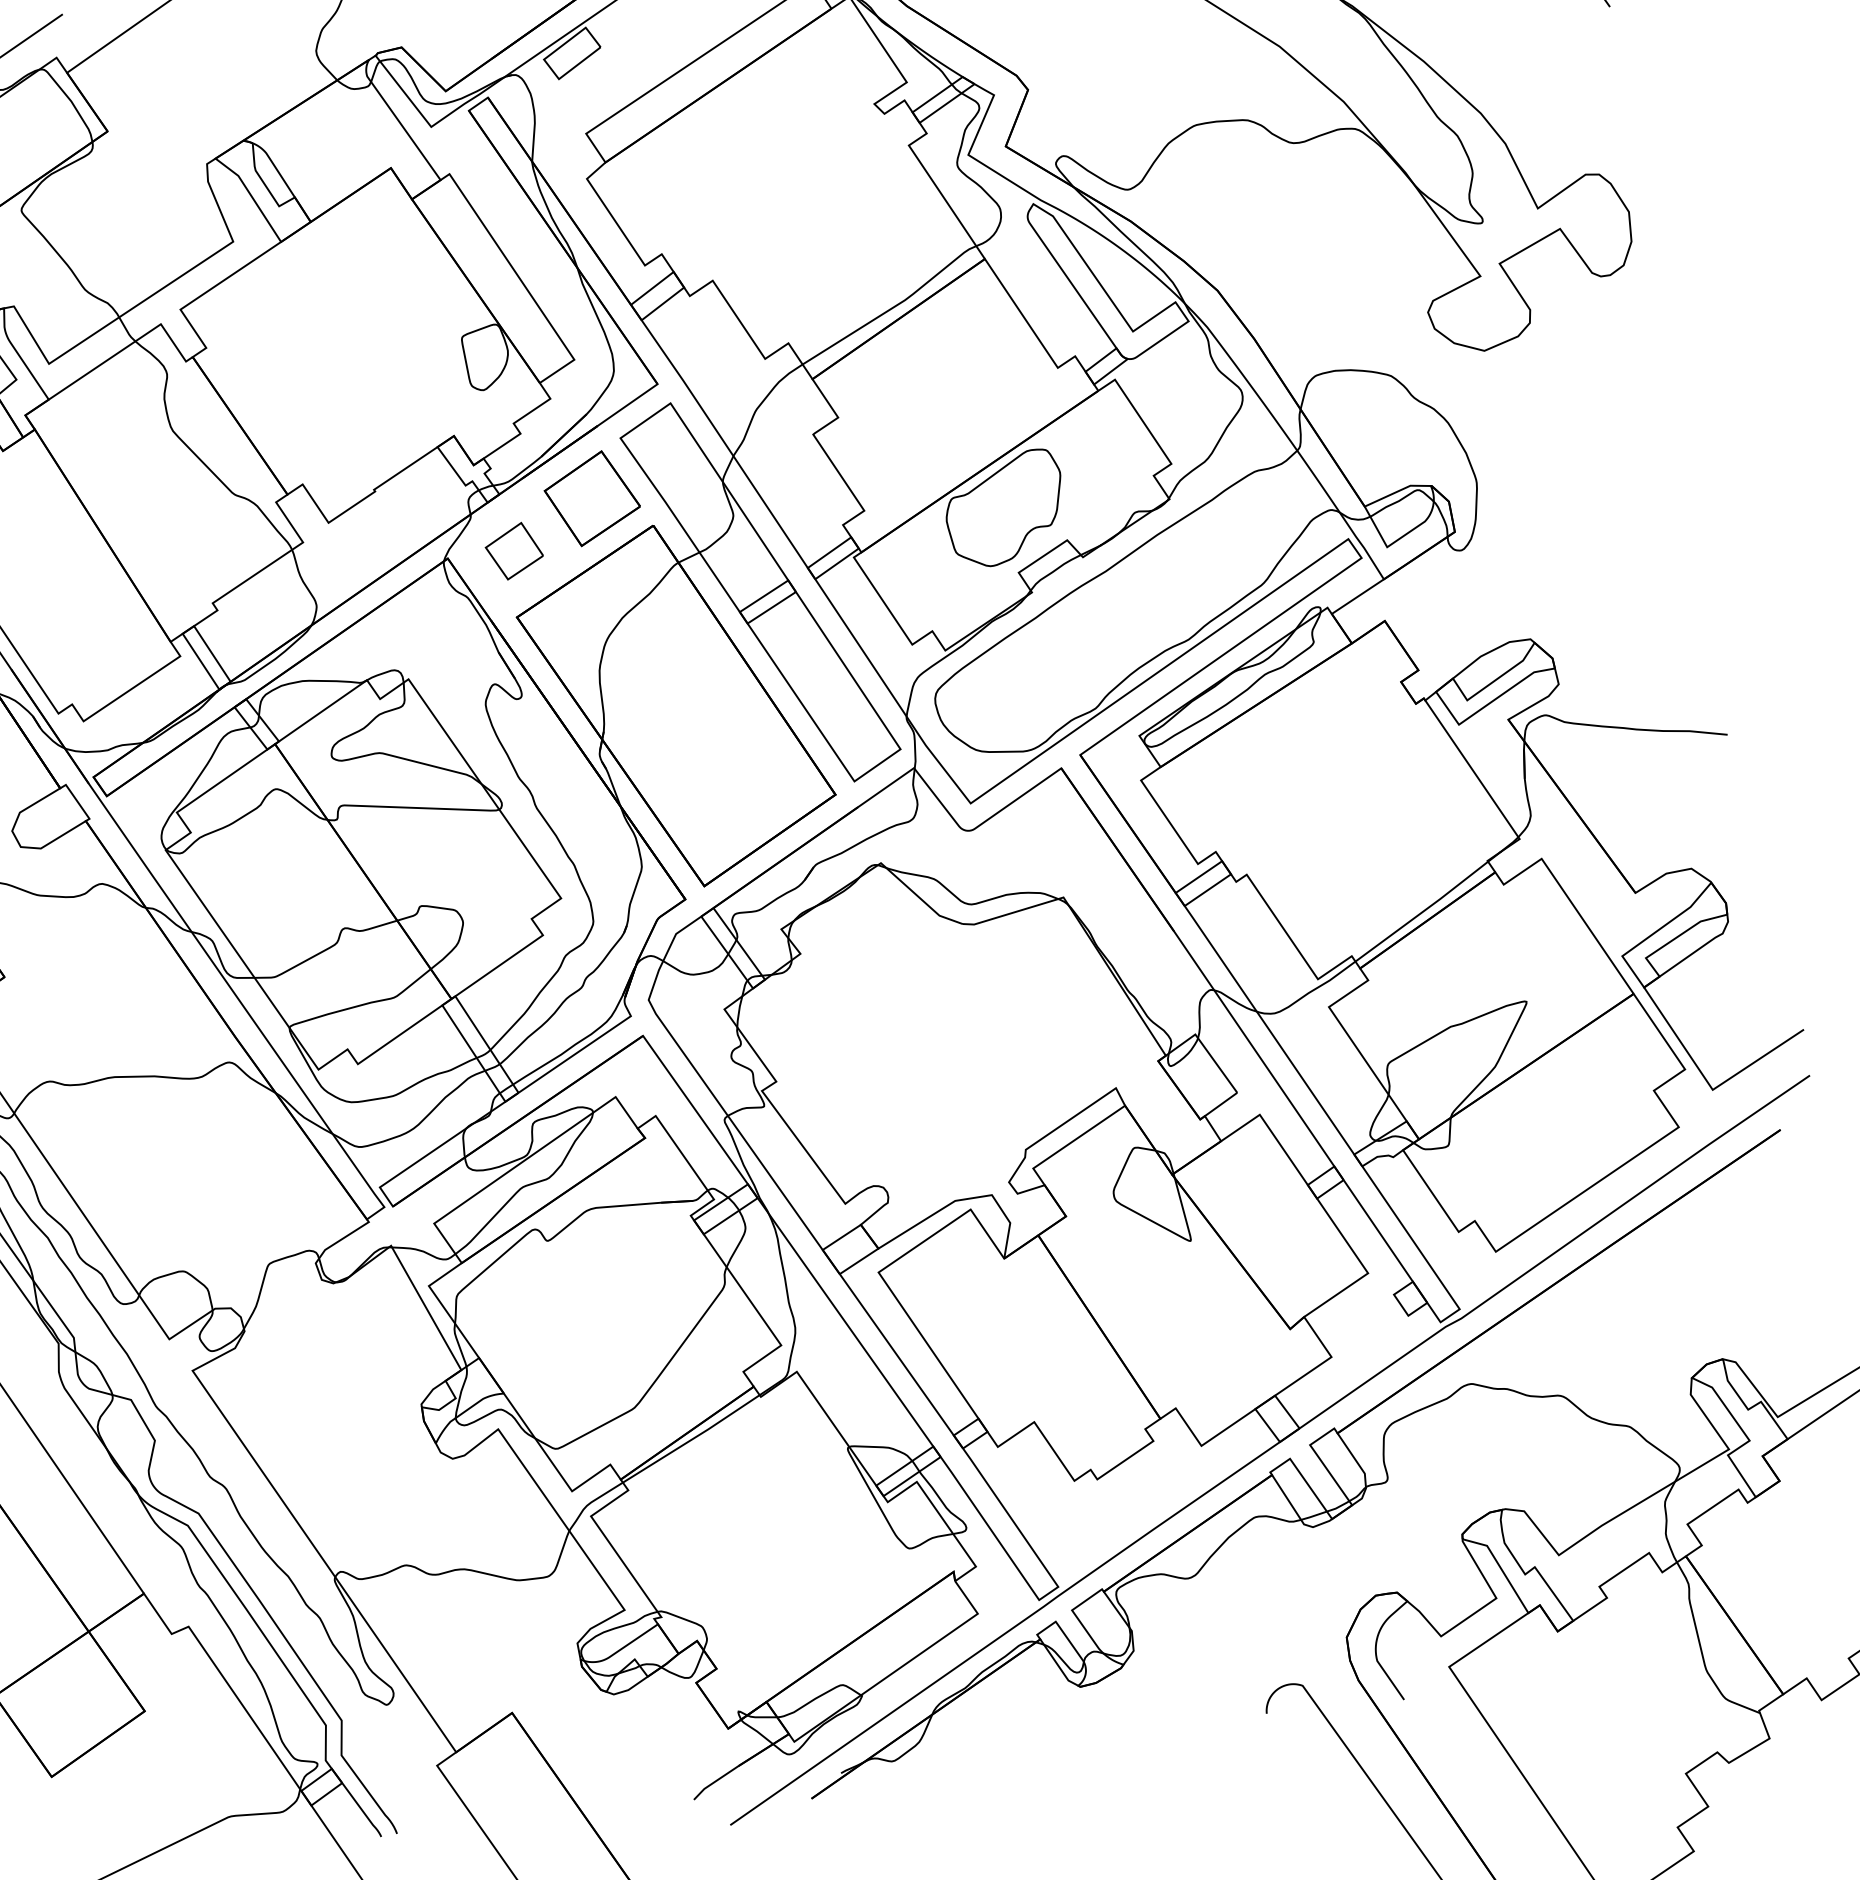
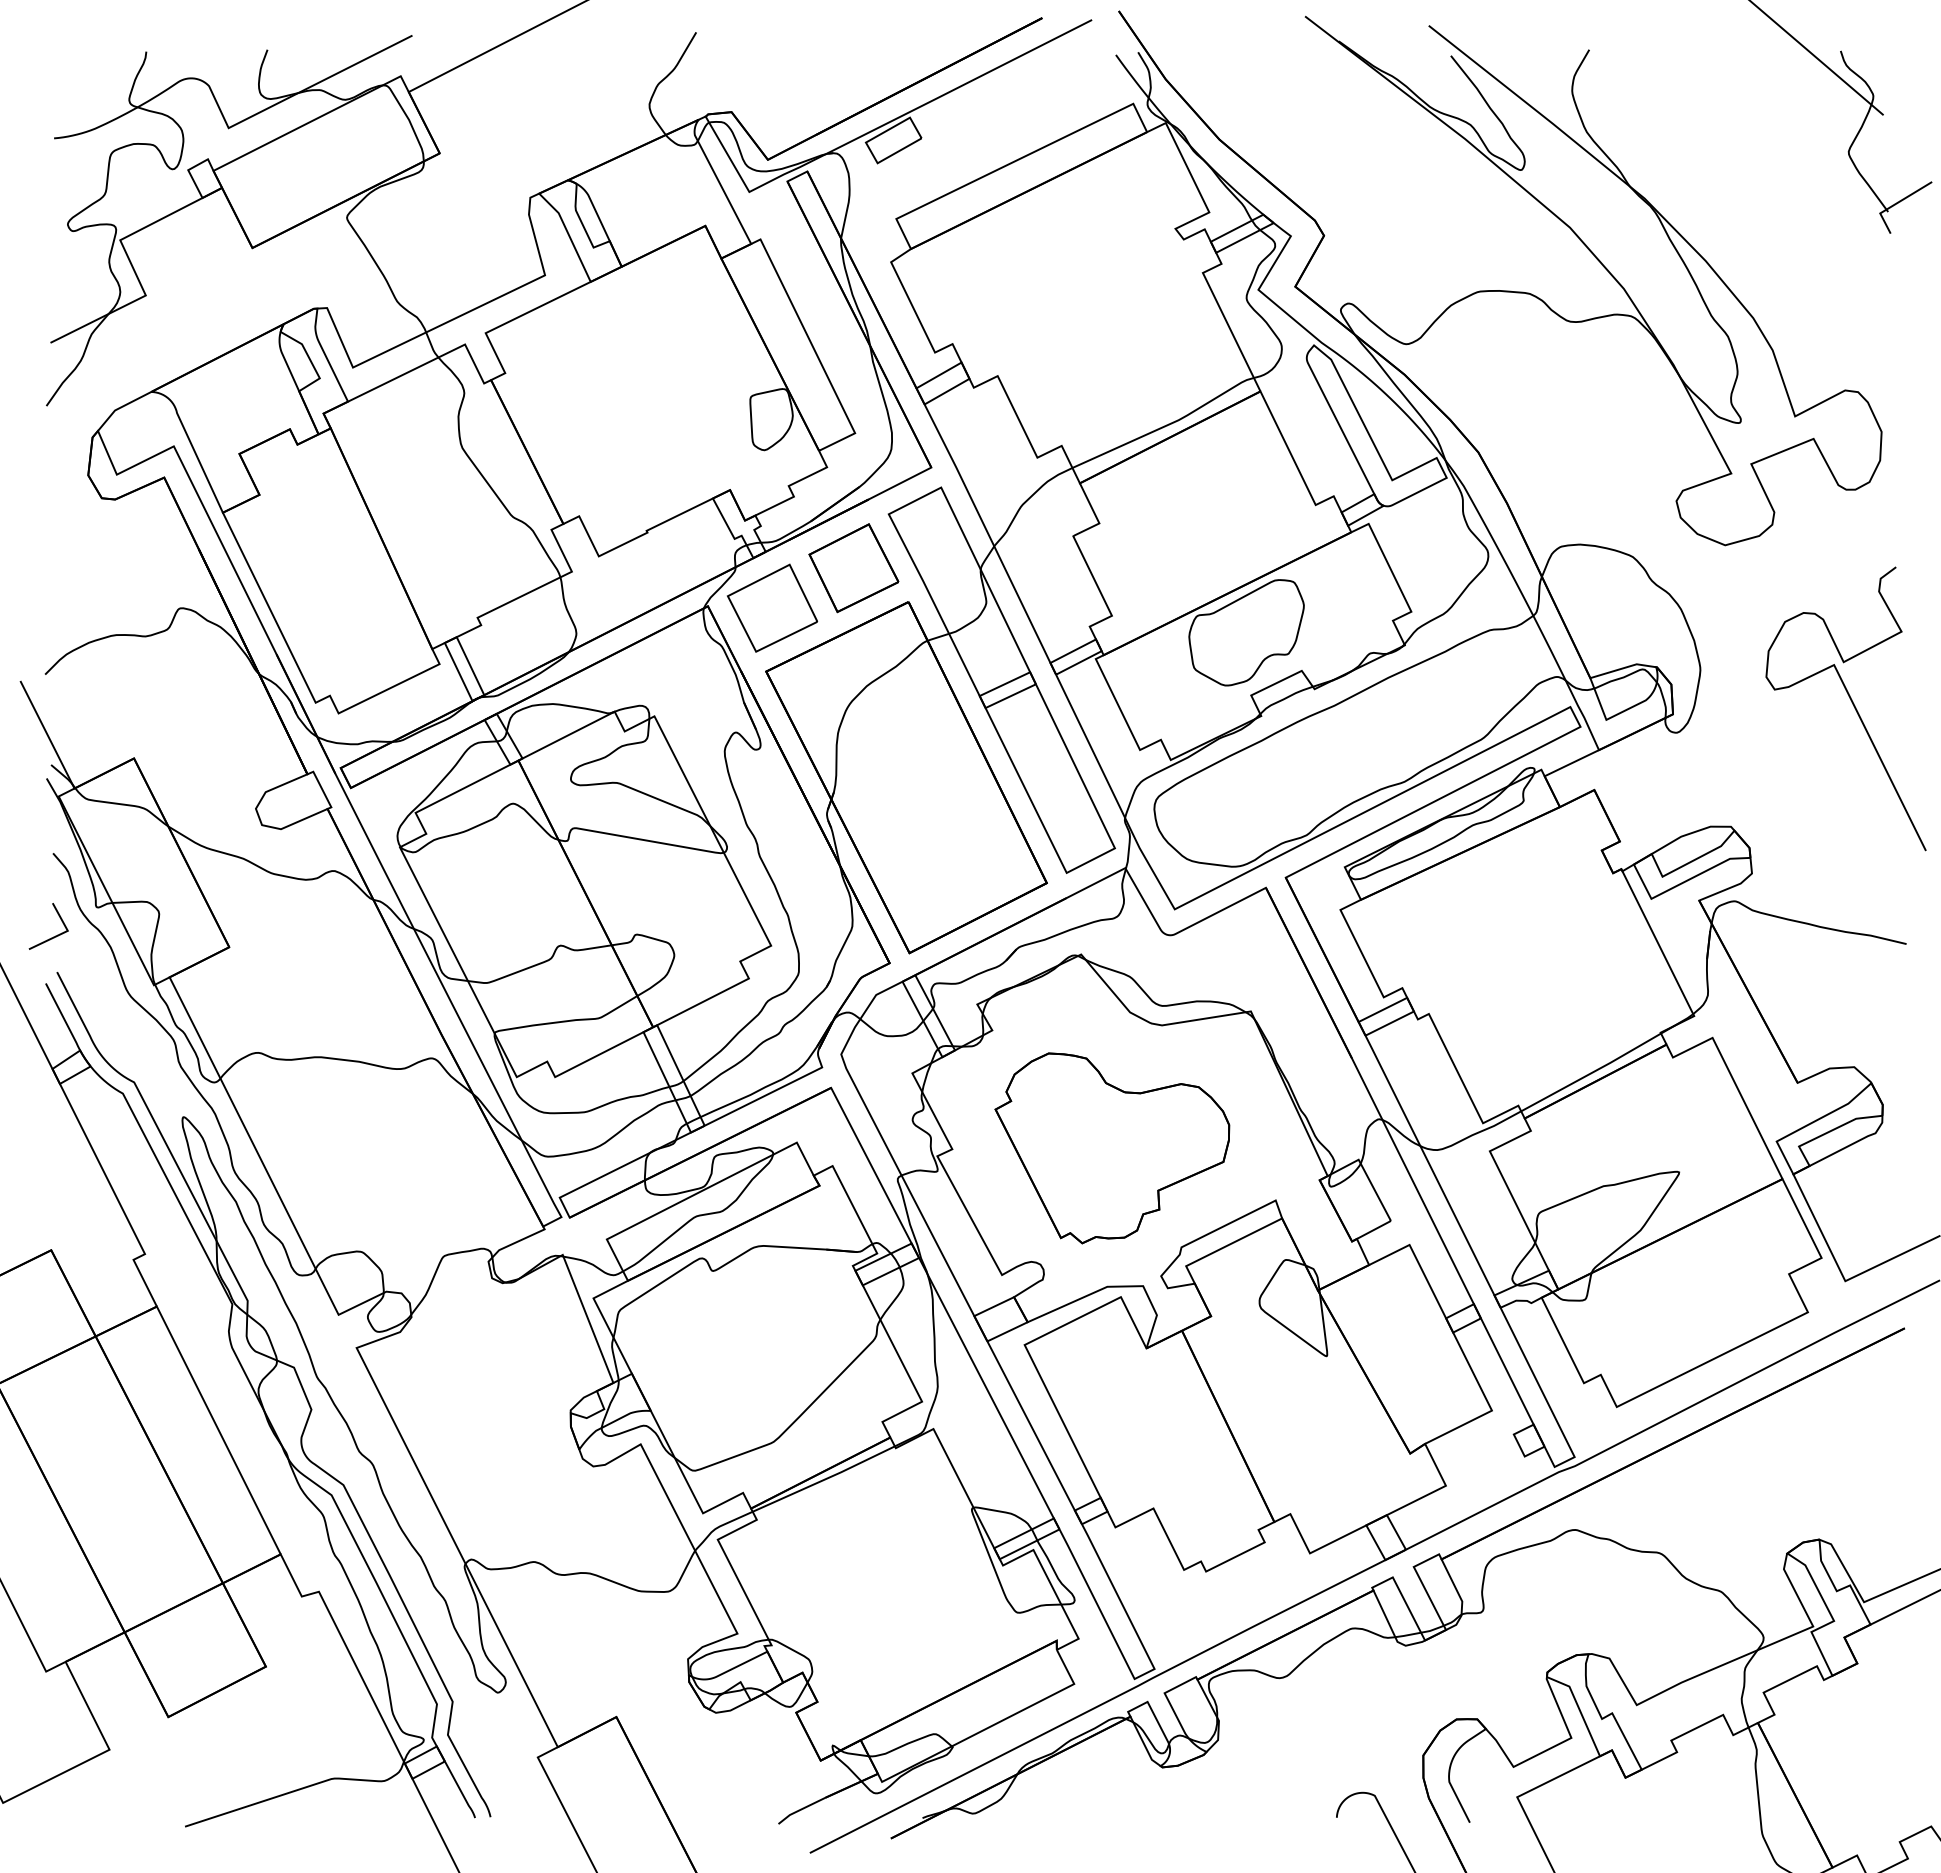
curve: (1637, 496) -> (1852, 704), added
part: (514, 550) -> (772, 607), size x1.67
part: (940, 1058) -> (1112, 1148), added

